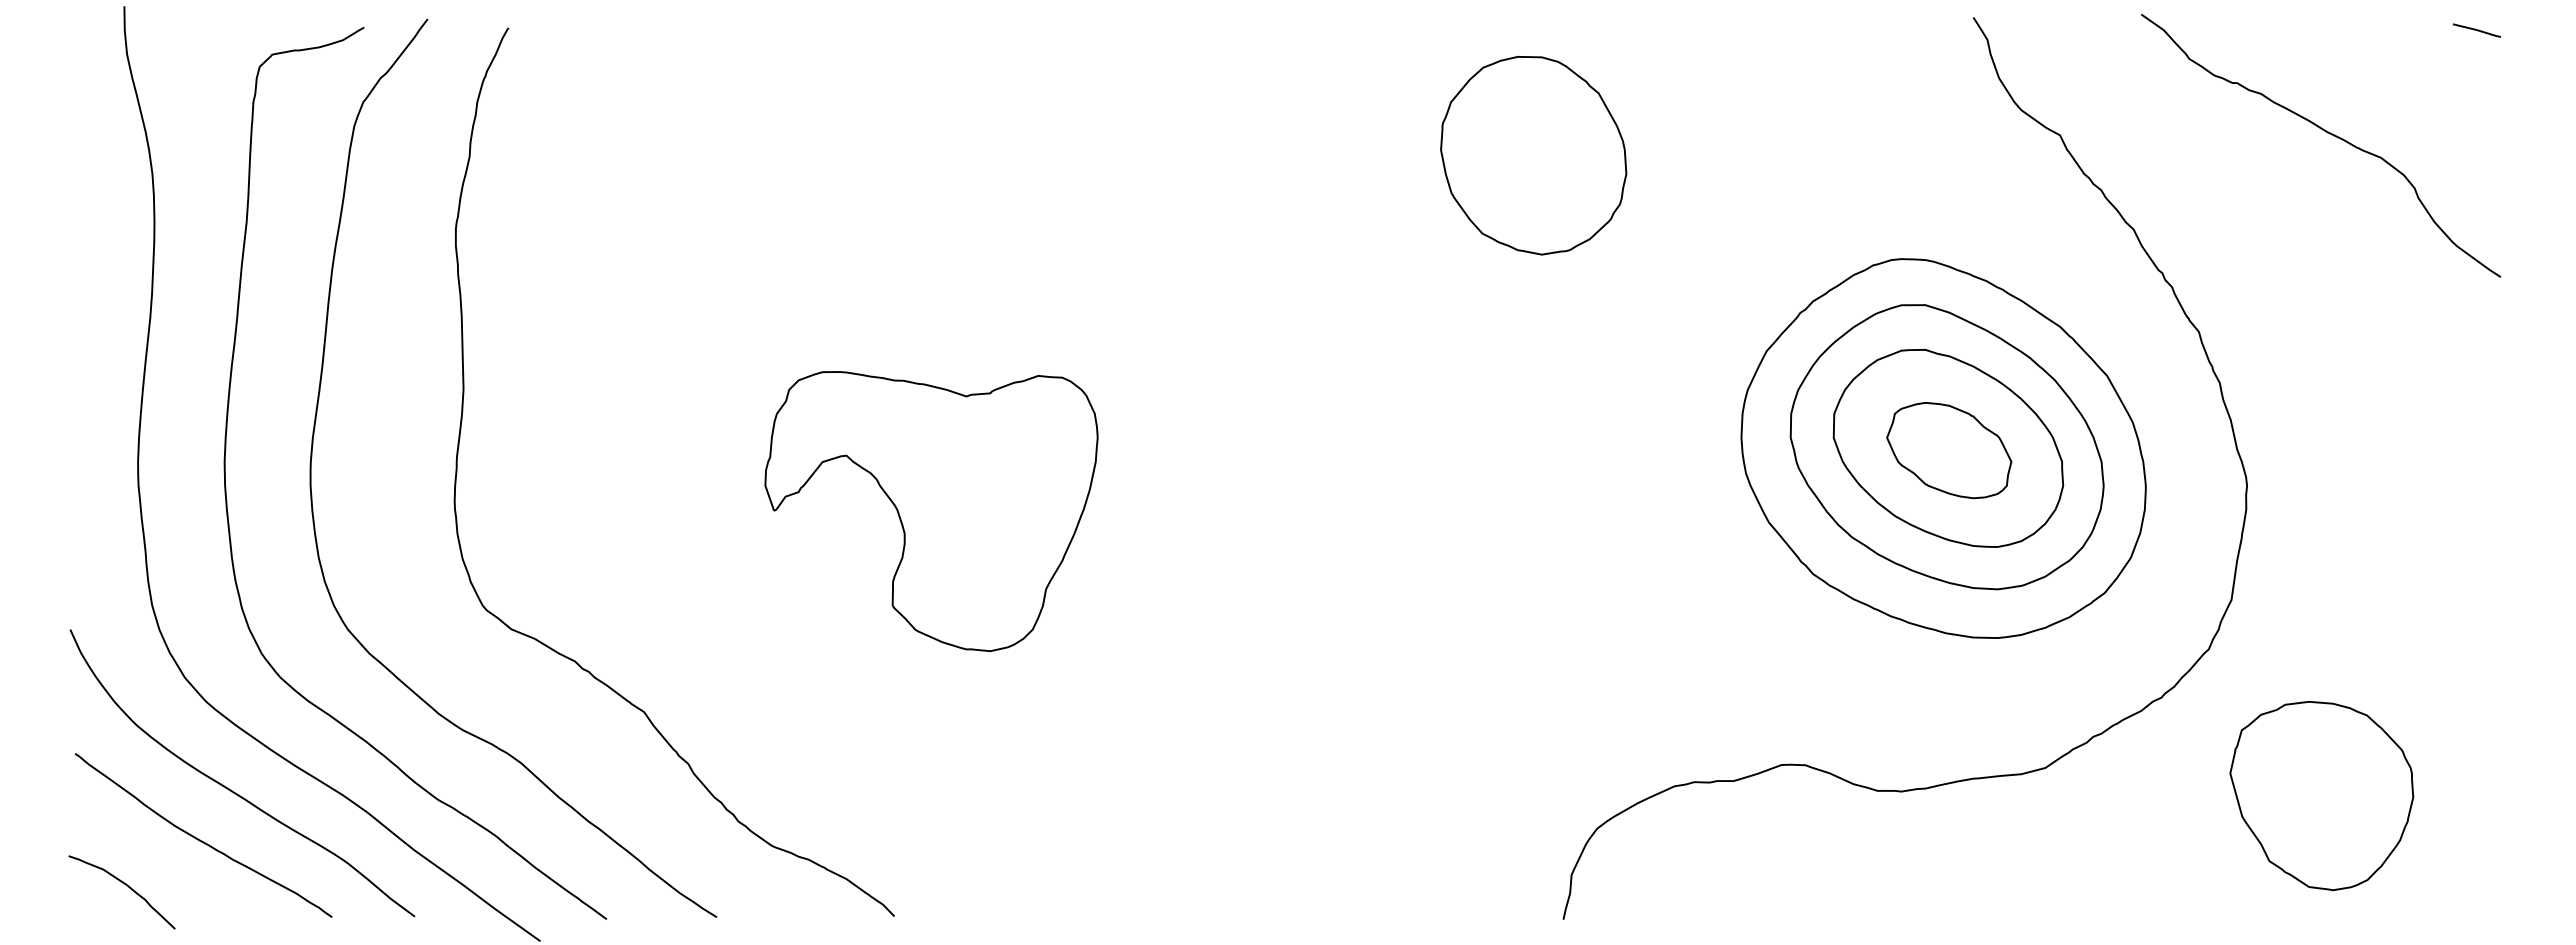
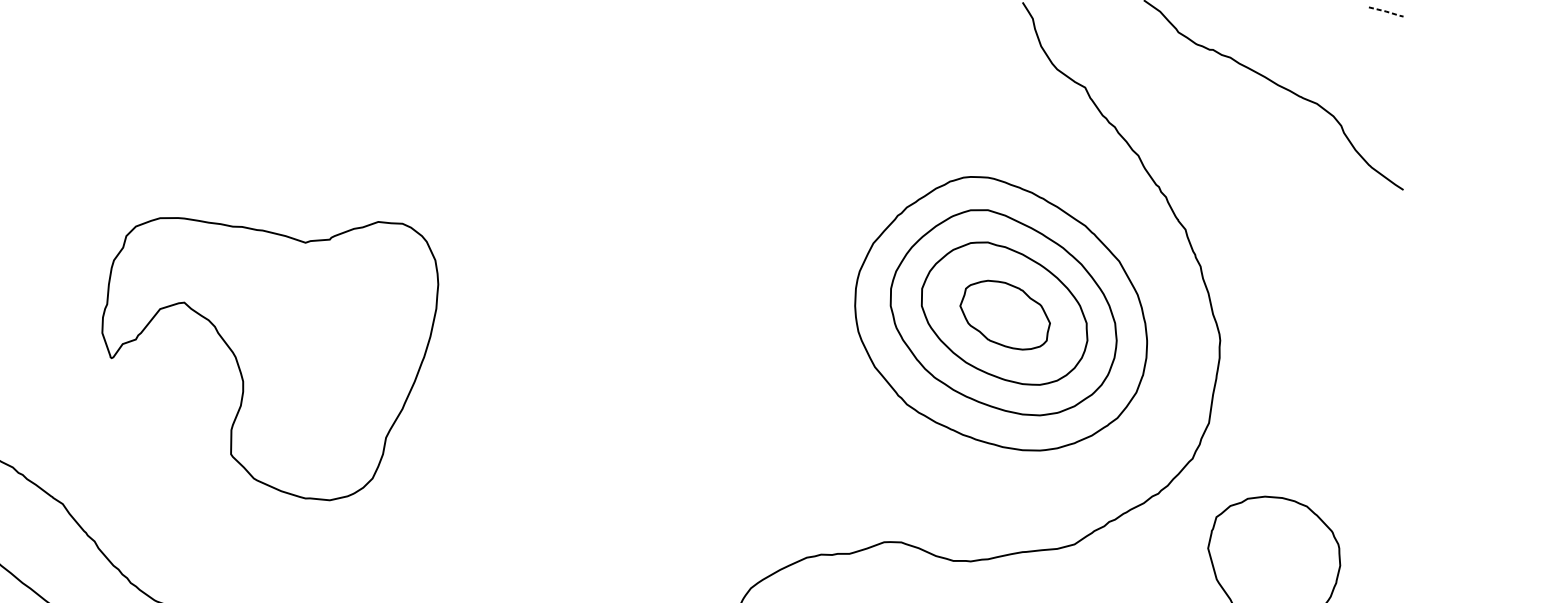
line: (2477, 30) -> (1386, 11), solid -> dashed
part: (1533, 155) -> (704, 102), removed
part: (931, 511) -> (270, 359), size x1.4

